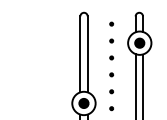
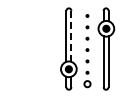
line: (87, 54) -> (71, 36), solid -> dashed

